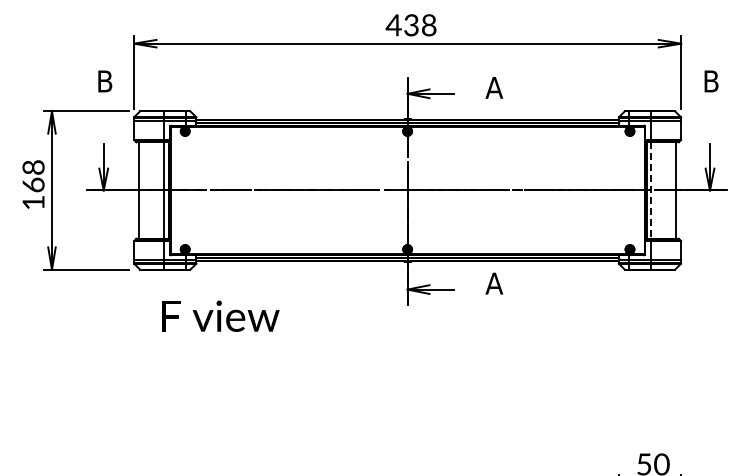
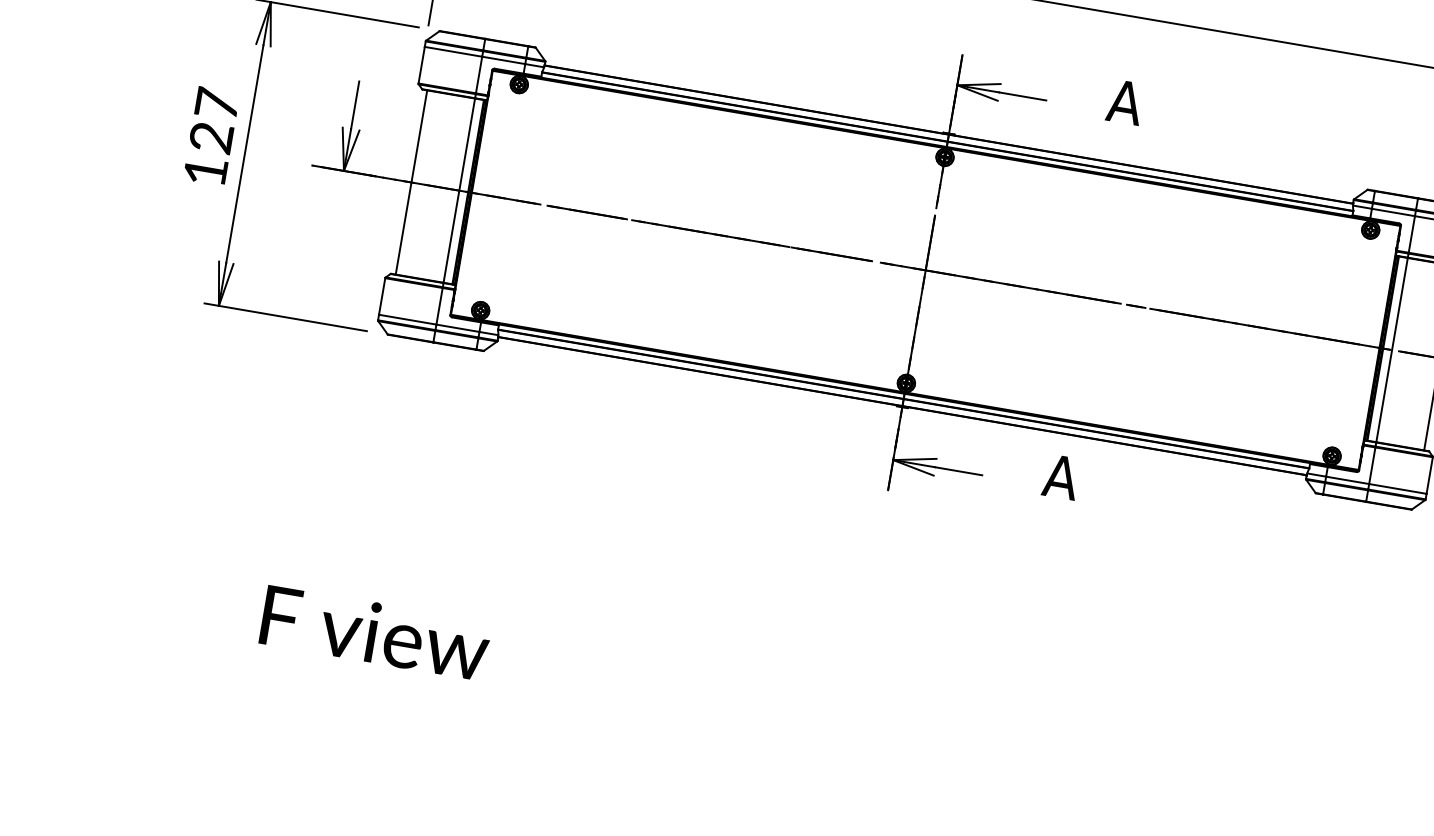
text: (33, 176) -> (214, 121), 168 -> 127
line: (651, 190) -> (1392, 350), dashed -> solid
text: (220, 315) -> (375, 631), moved

